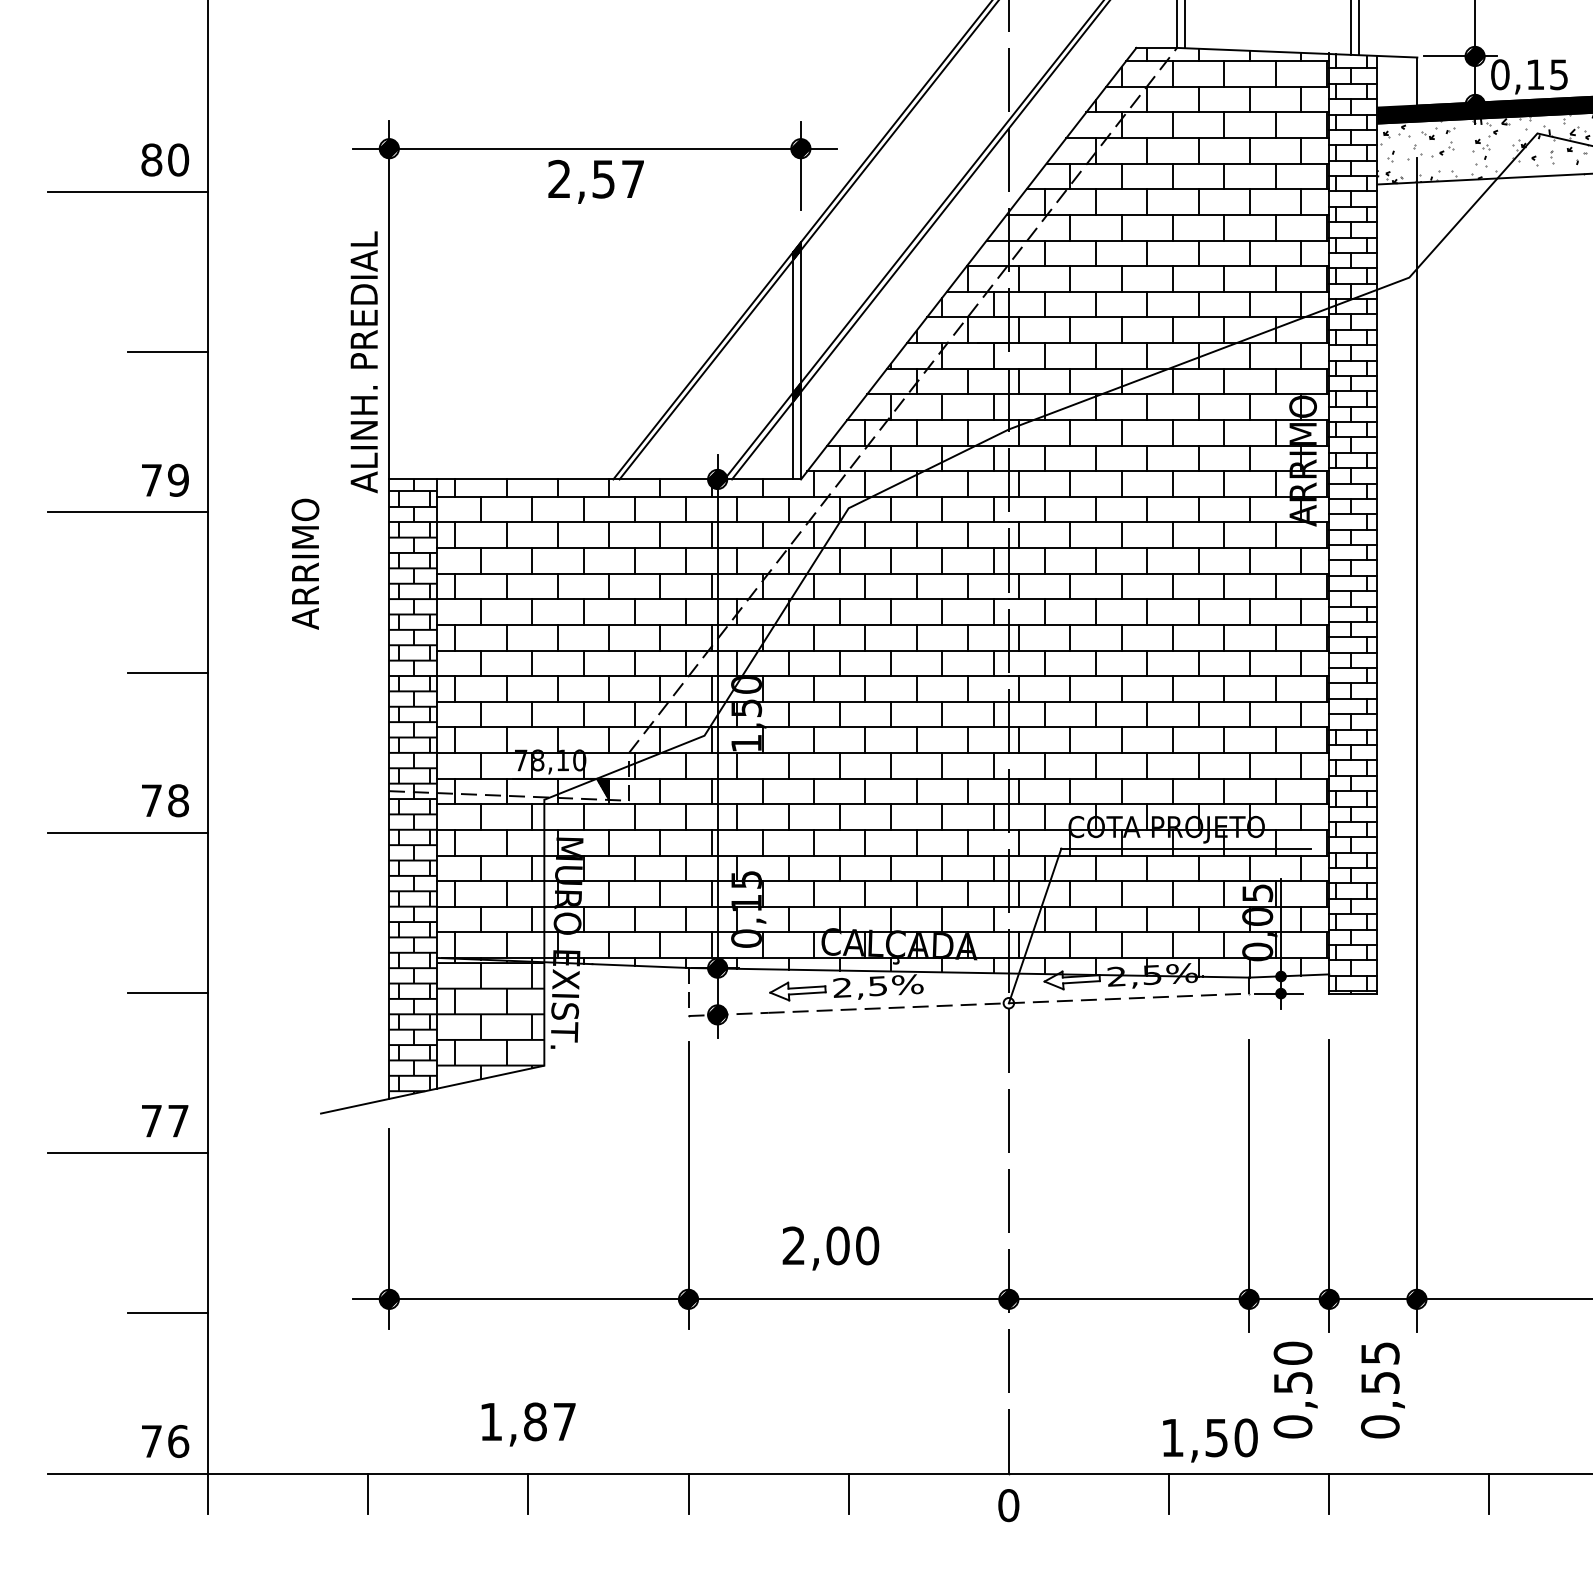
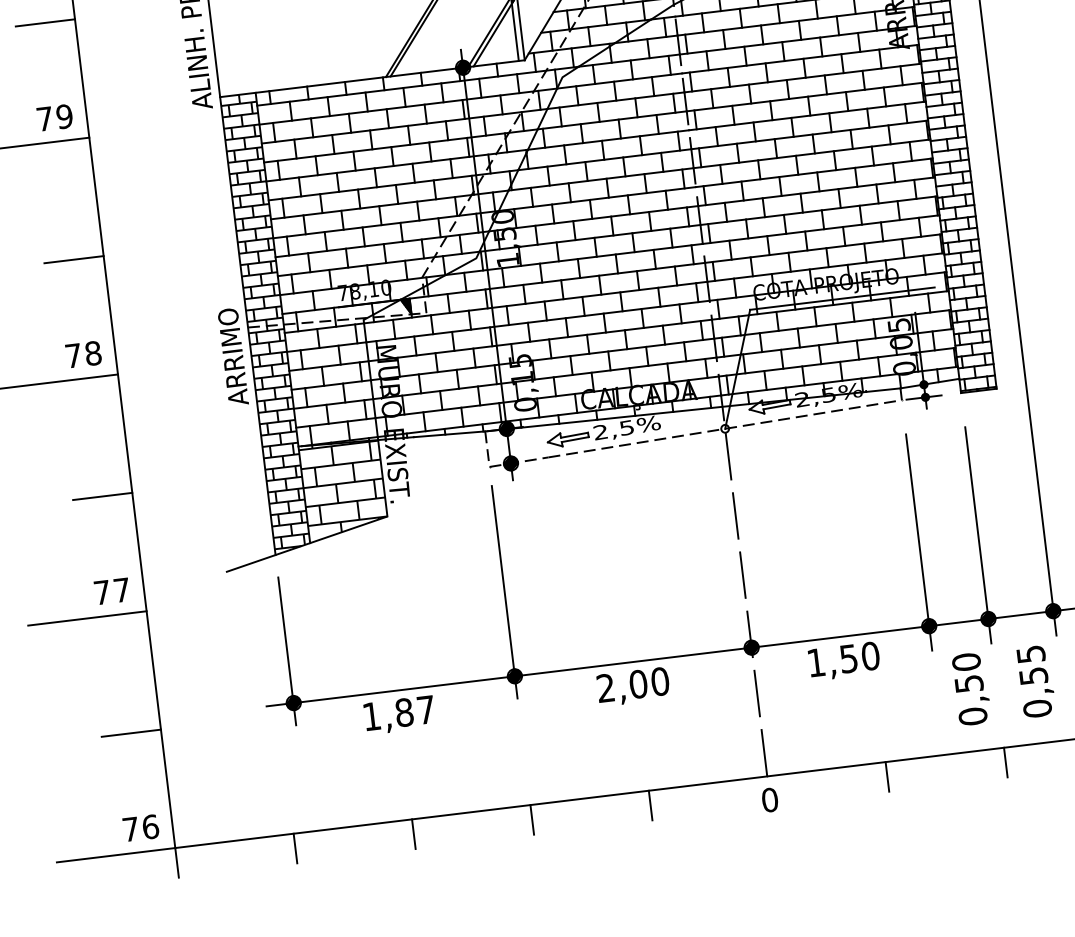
text: (305, 563) -> (233, 356), moved
text: (830, 1248) -> (633, 686), moved
text: (528, 1424) -> (399, 715), moved
text: (1210, 1440) -> (844, 661), moved

